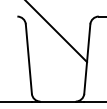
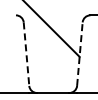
line: (28, 59) -> (26, 54), solid -> dashed
line: (86, 59) -> (79, 54), solid -> dashed

